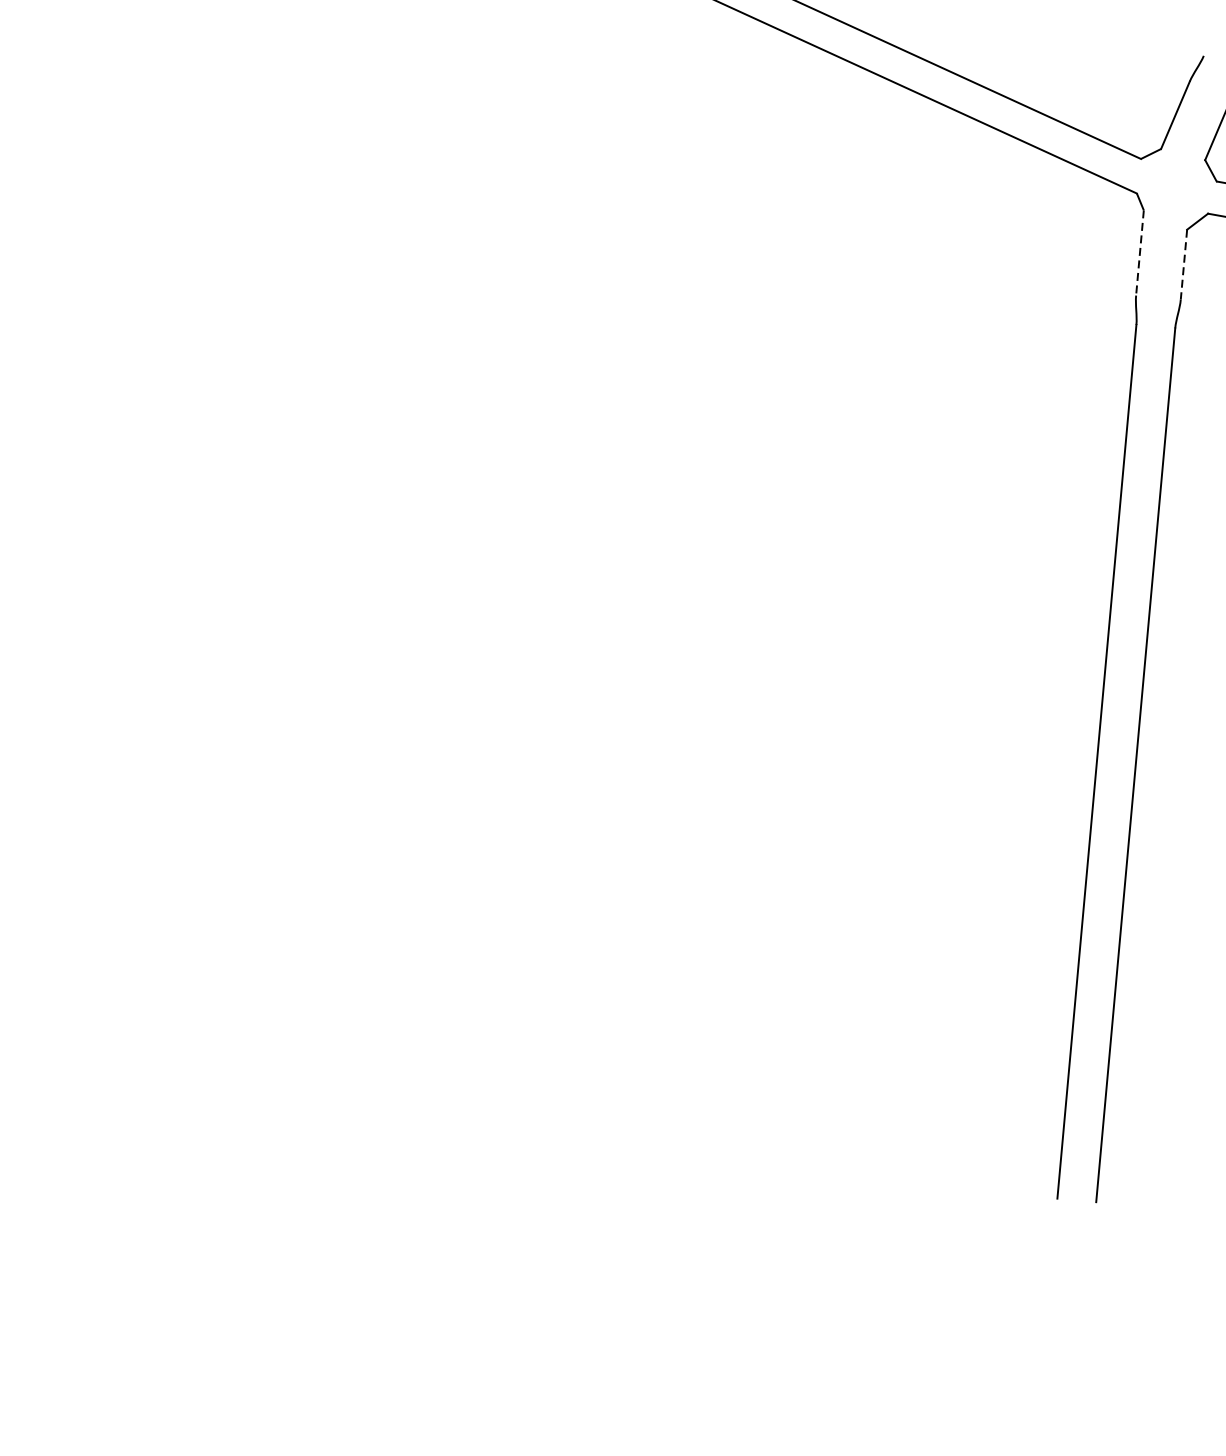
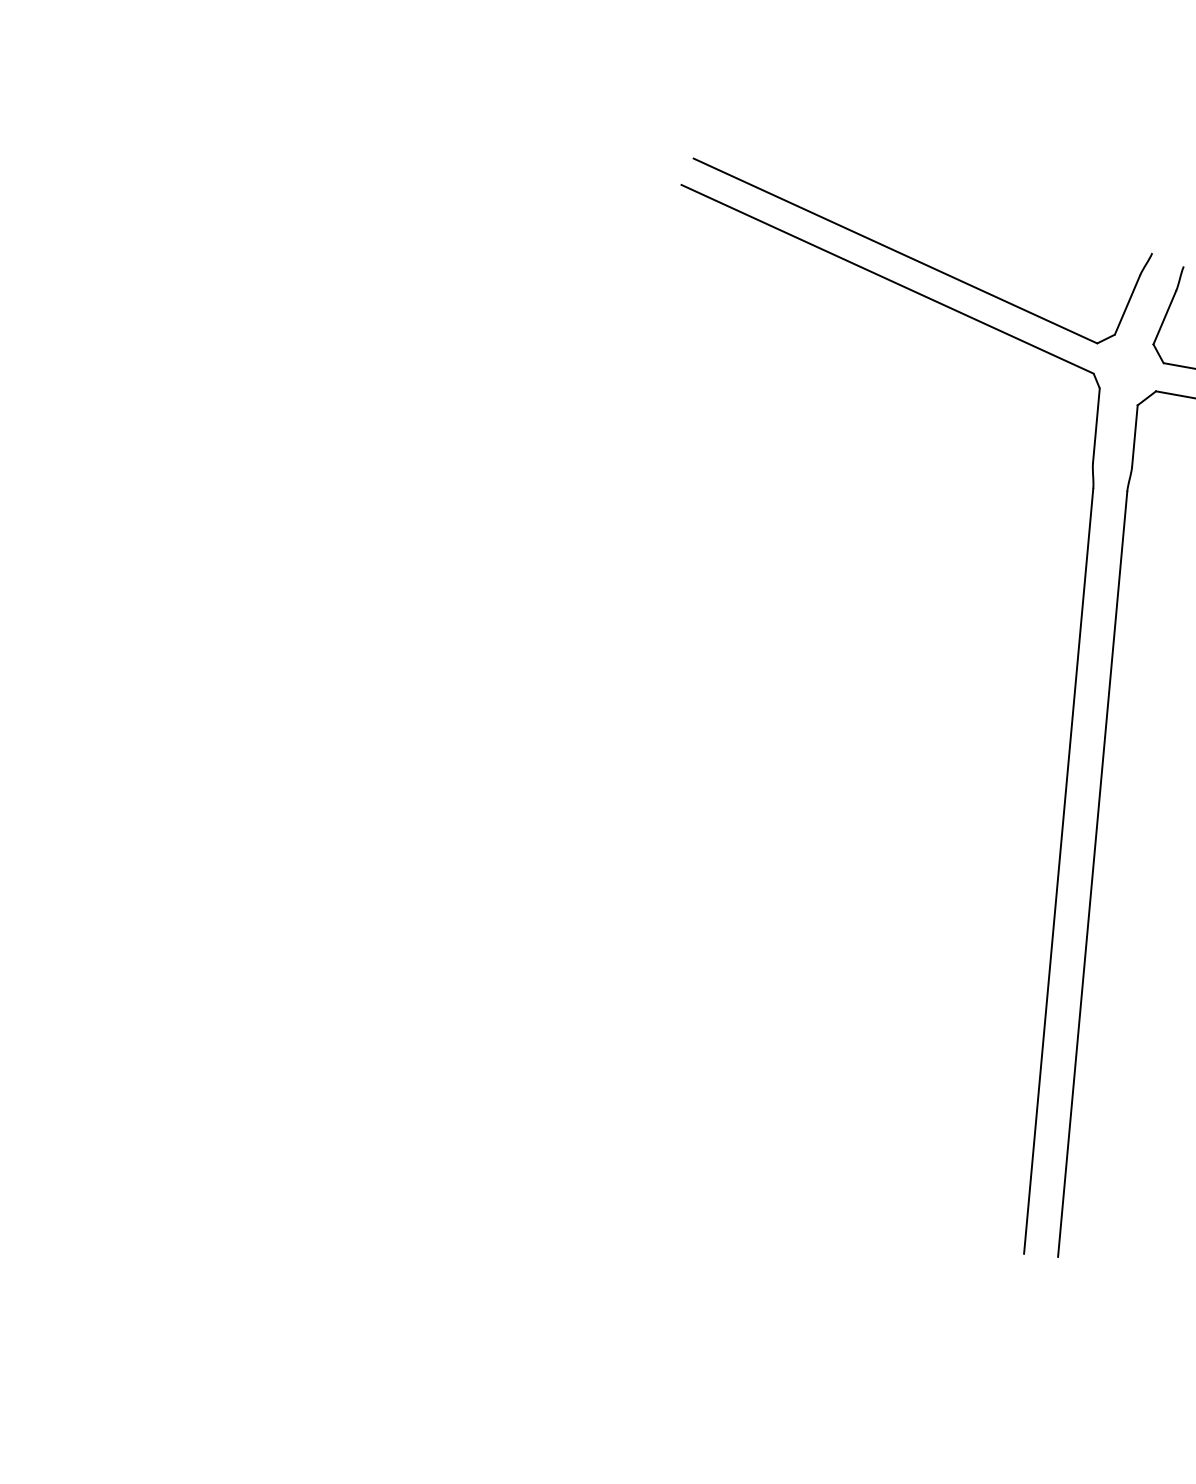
line: (1140, 253) -> (1096, 426), dashed -> solid
line: (1183, 264) -> (1134, 435), dashed -> solid

